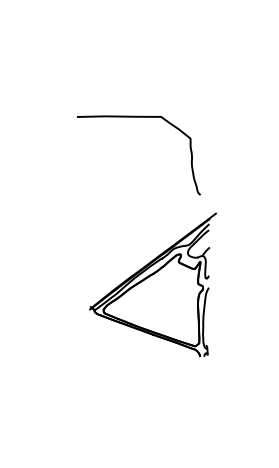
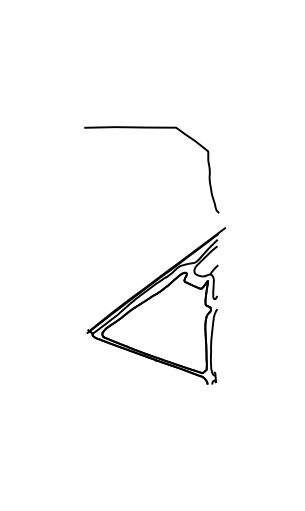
part: (153, 284) -> (156, 305), moved

